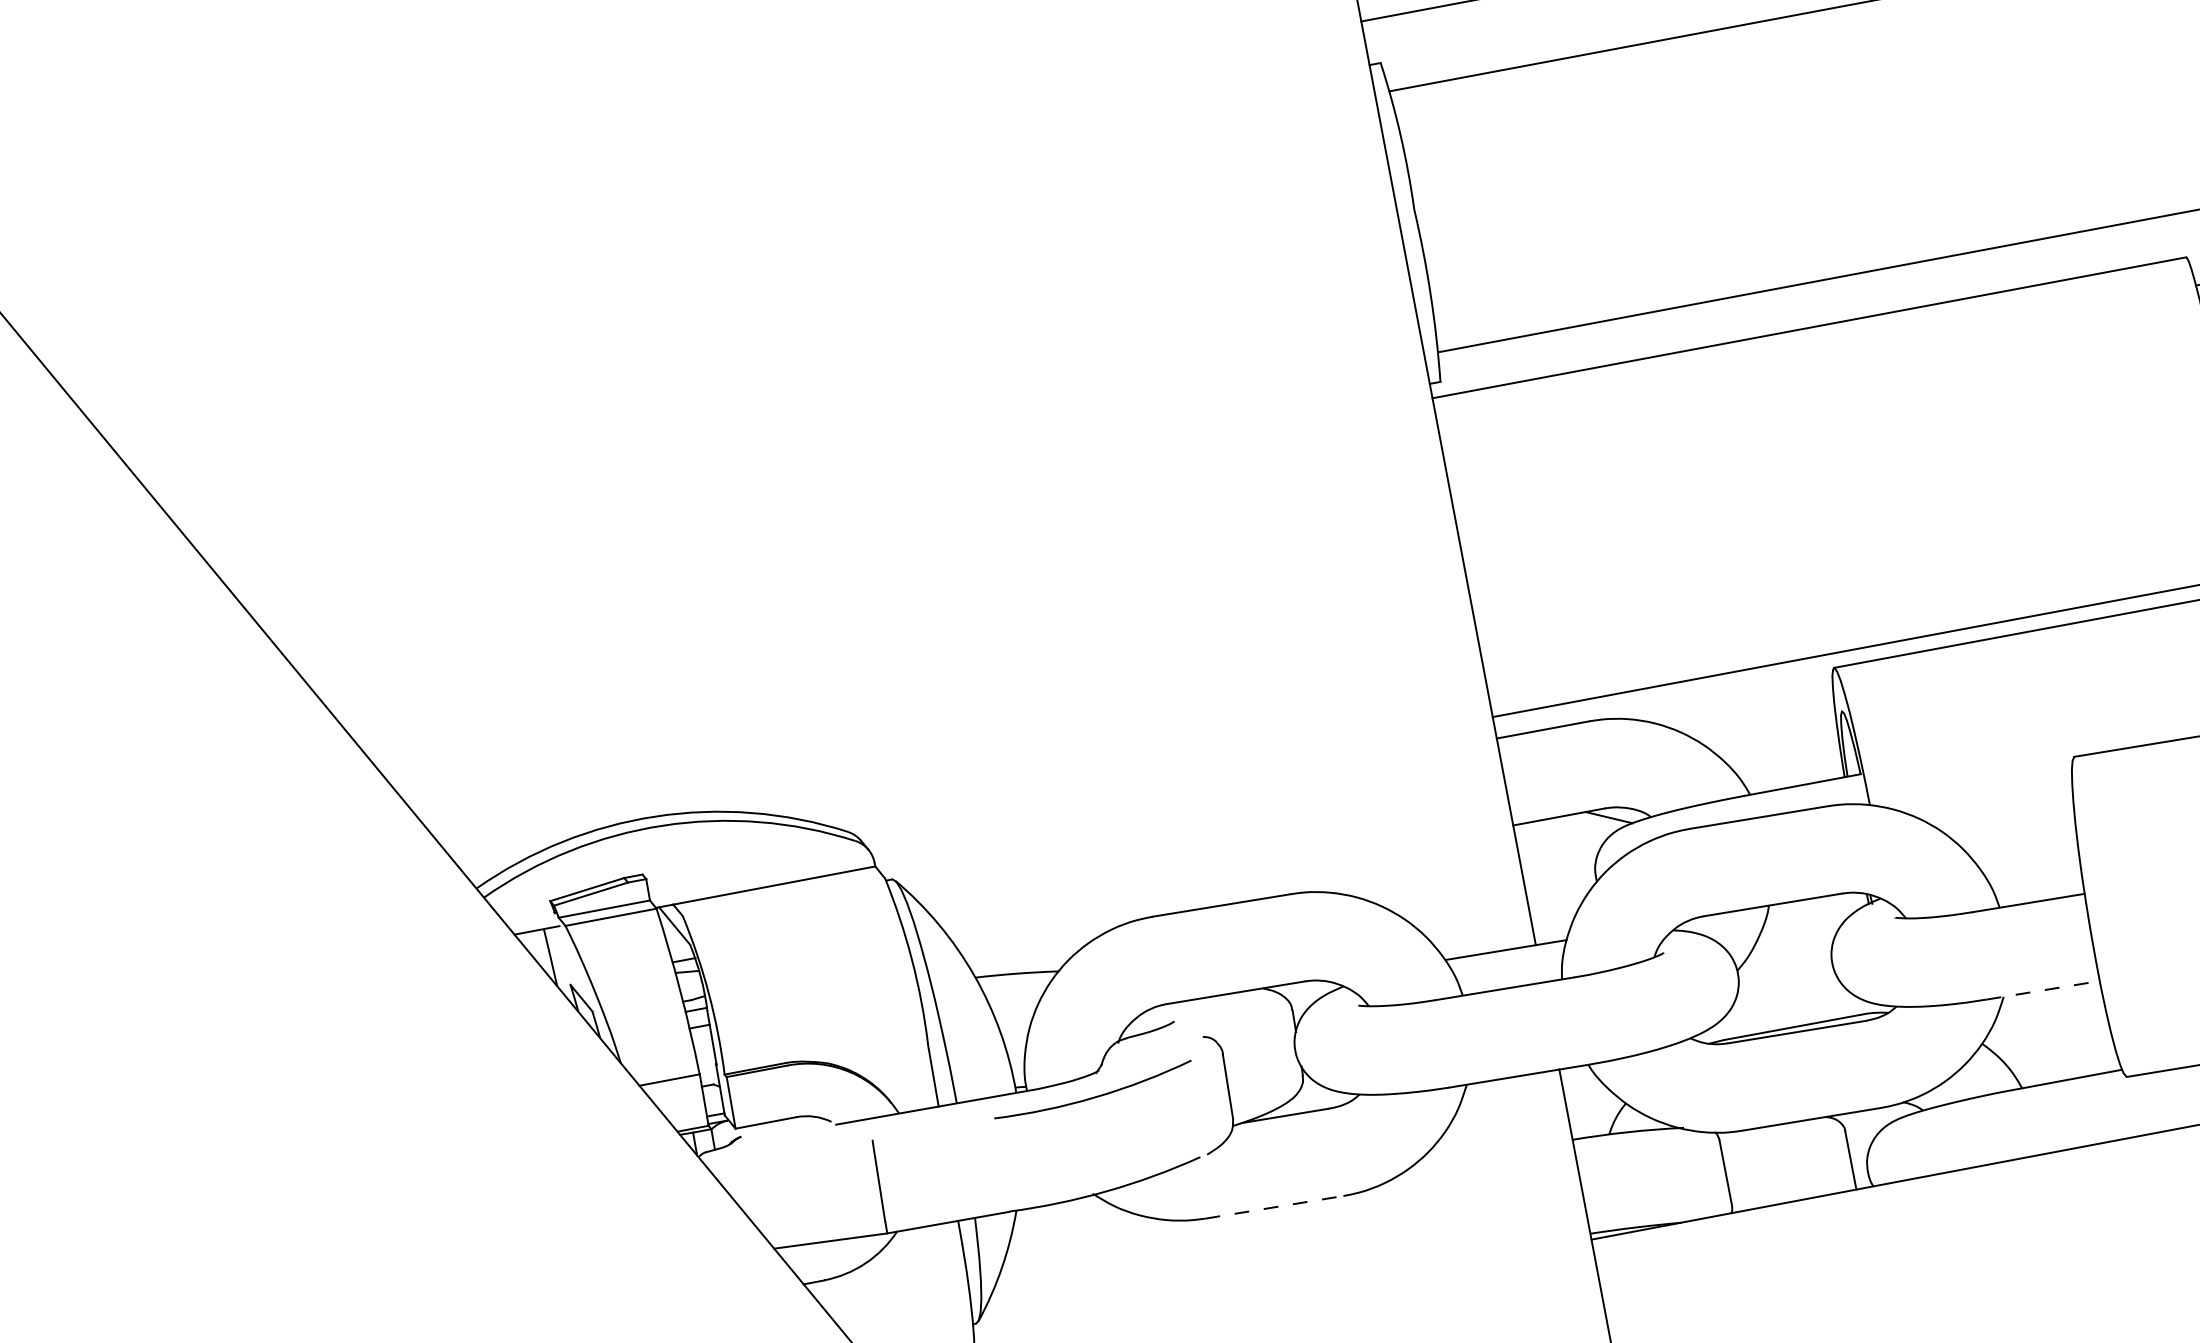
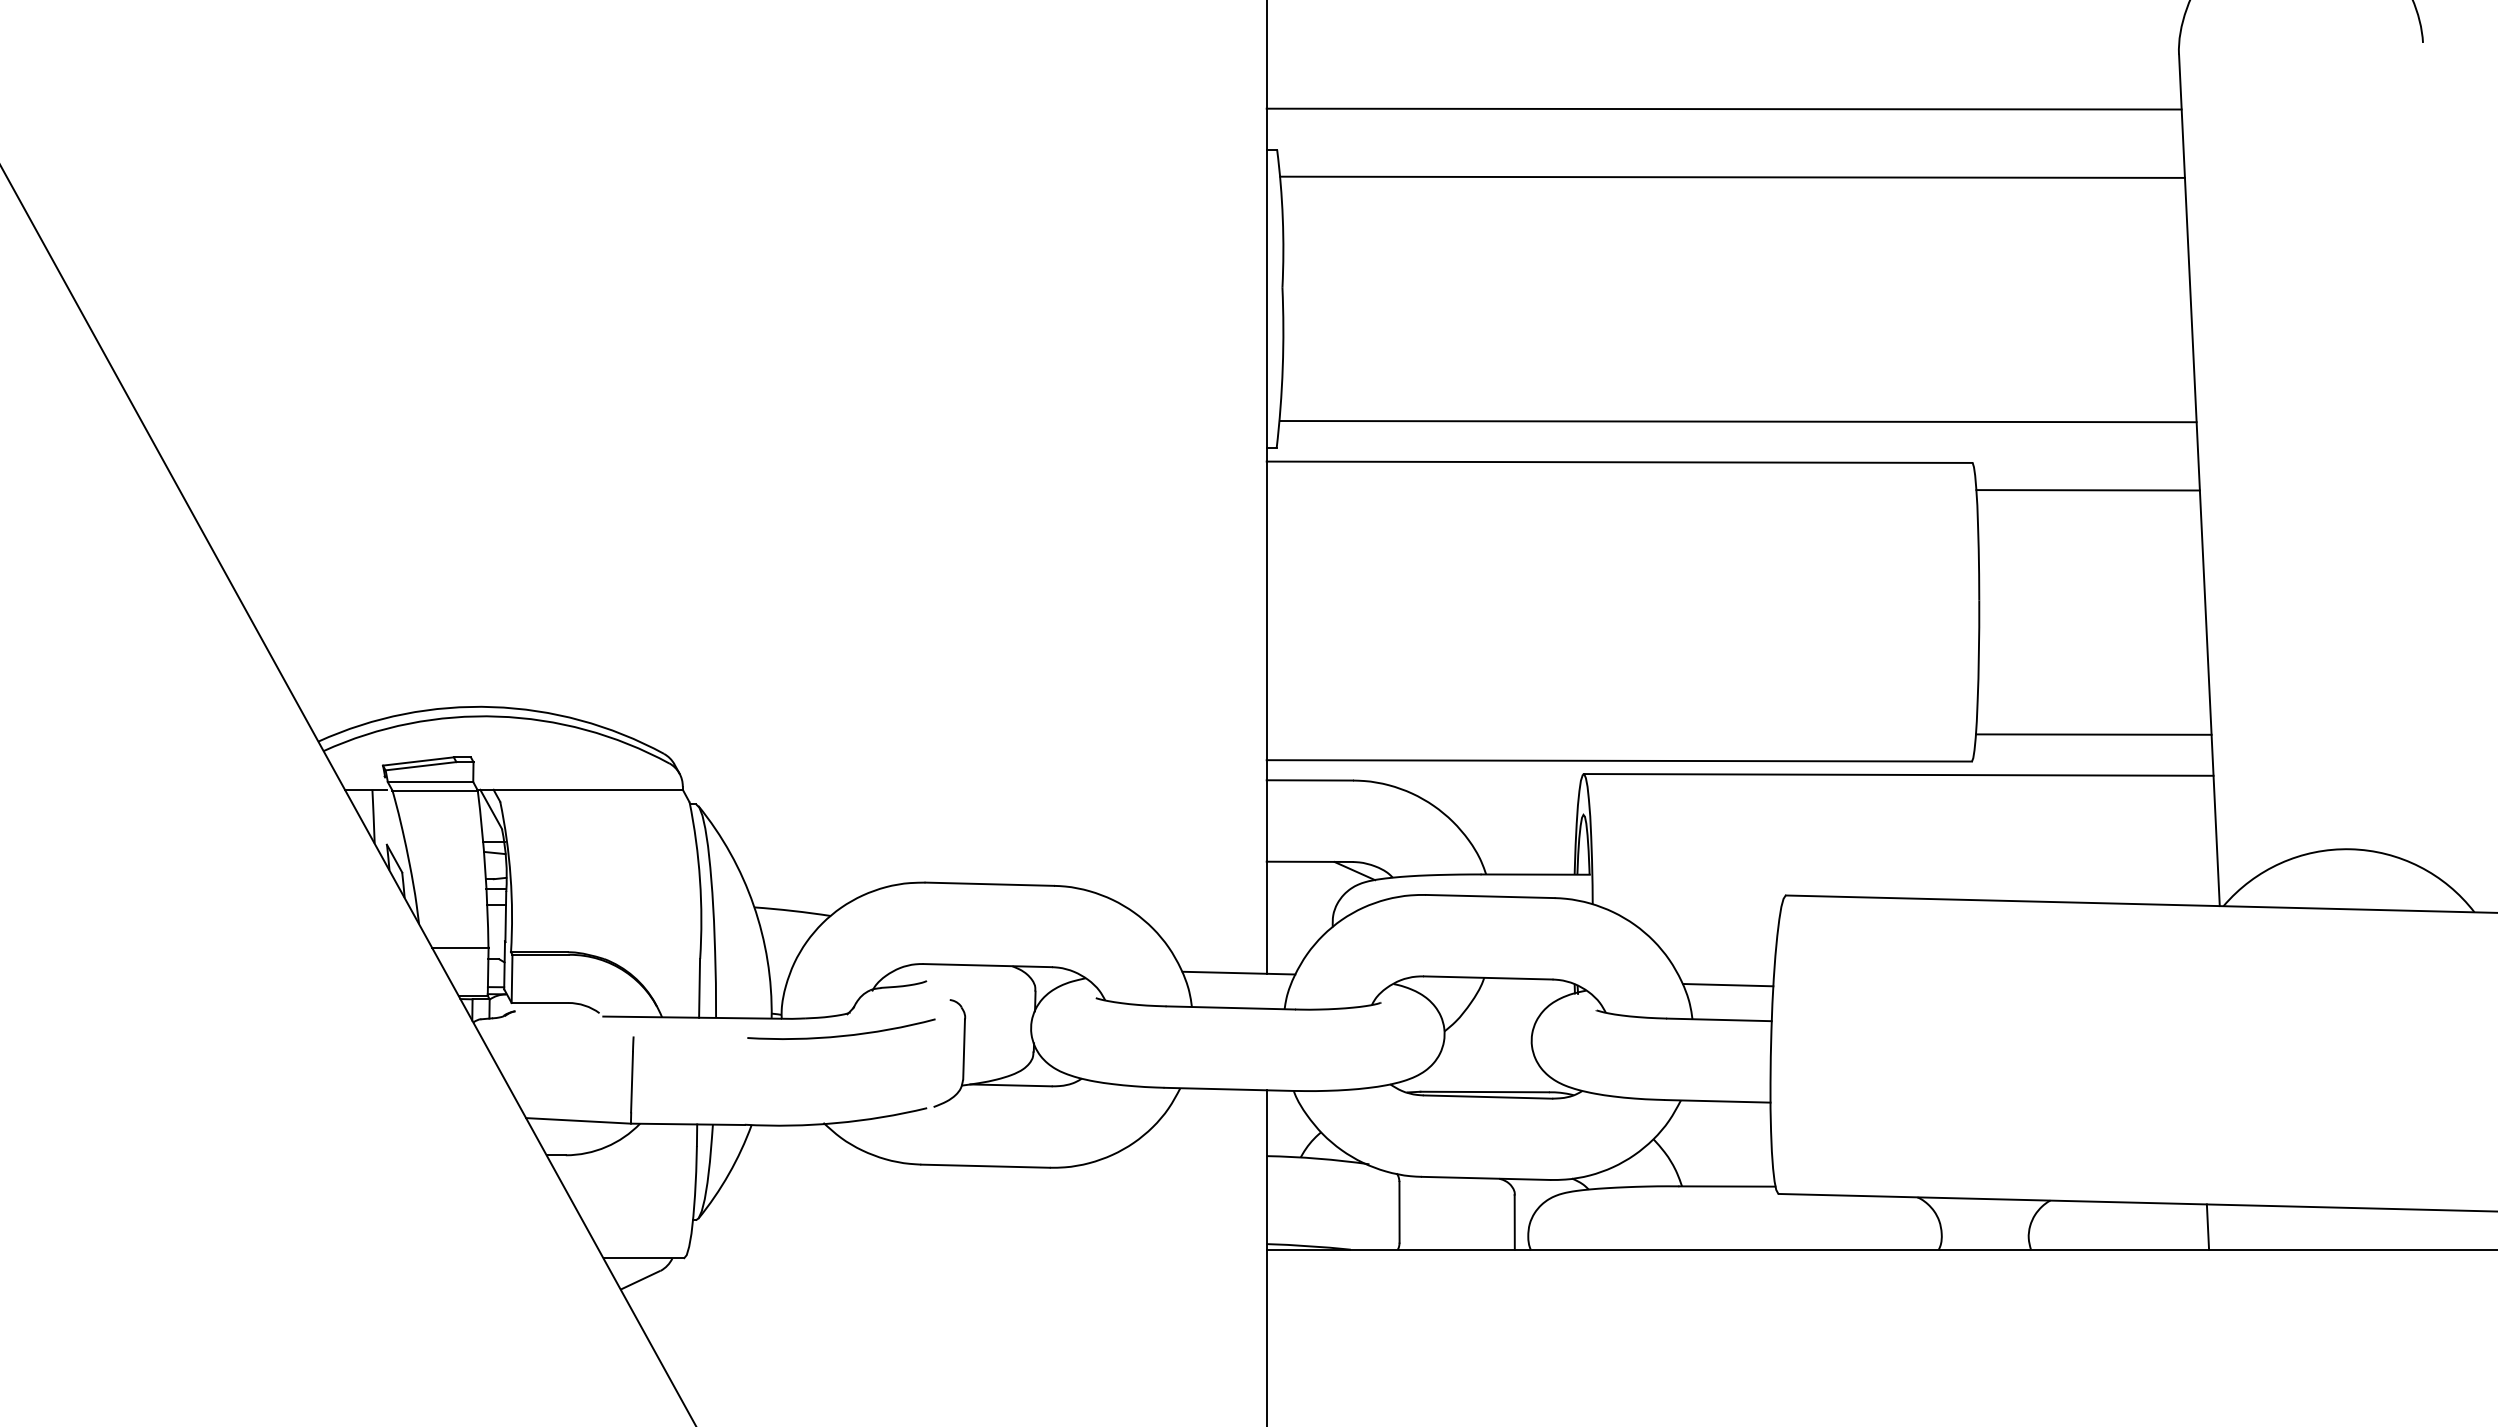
line: (2031, 864) -> (1728, 985), added
line: (2042, 990) -> (1717, 1101), dashed -> solid
line: (1275, 1207) -> (986, 1166), dashed -> solid

